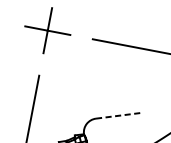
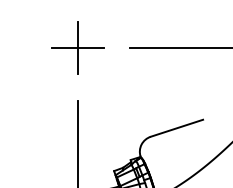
line: (120, 115) -> (177, 128), dashed -> solid

